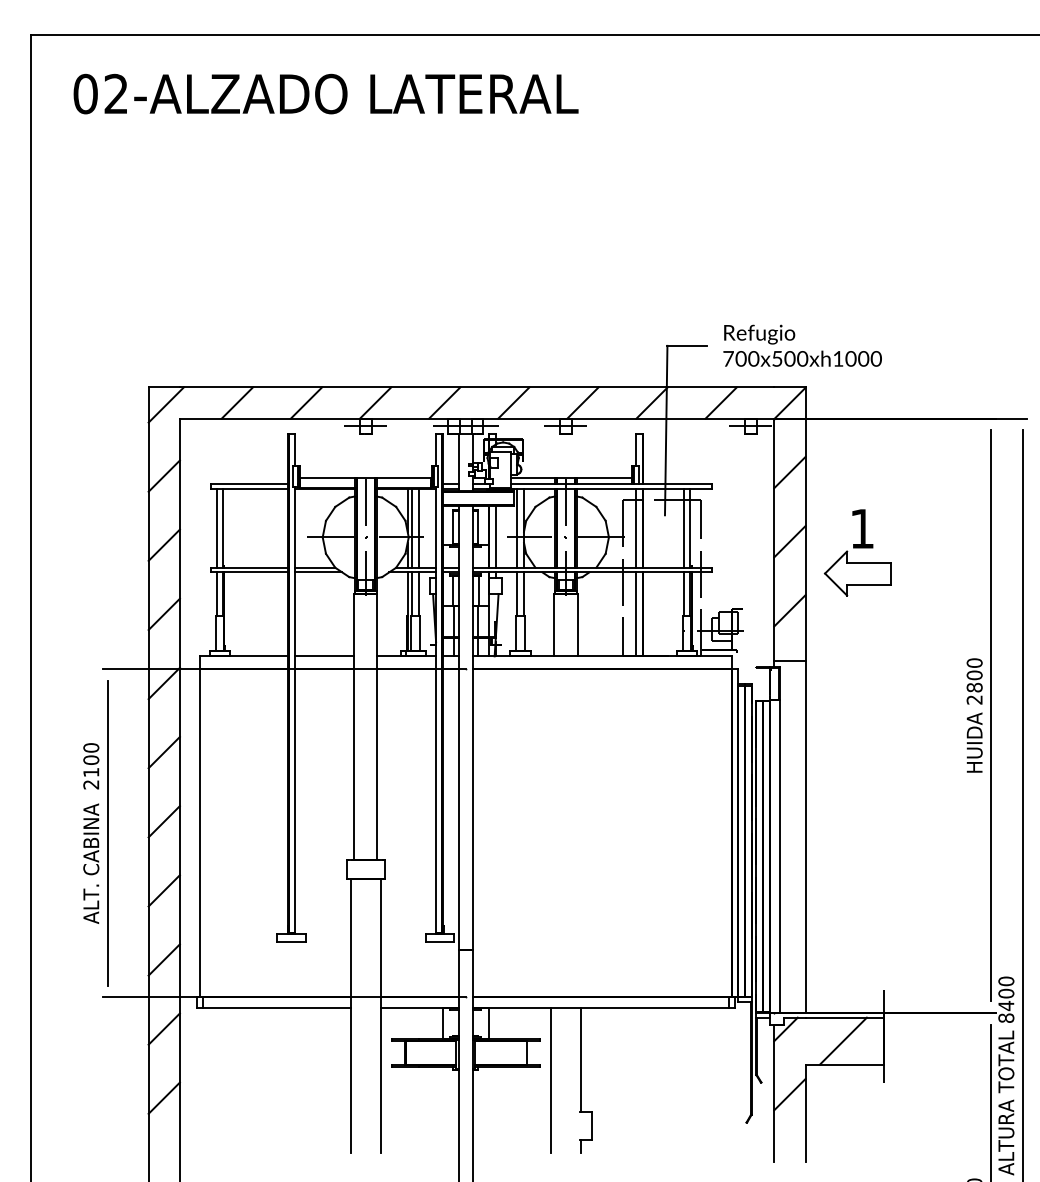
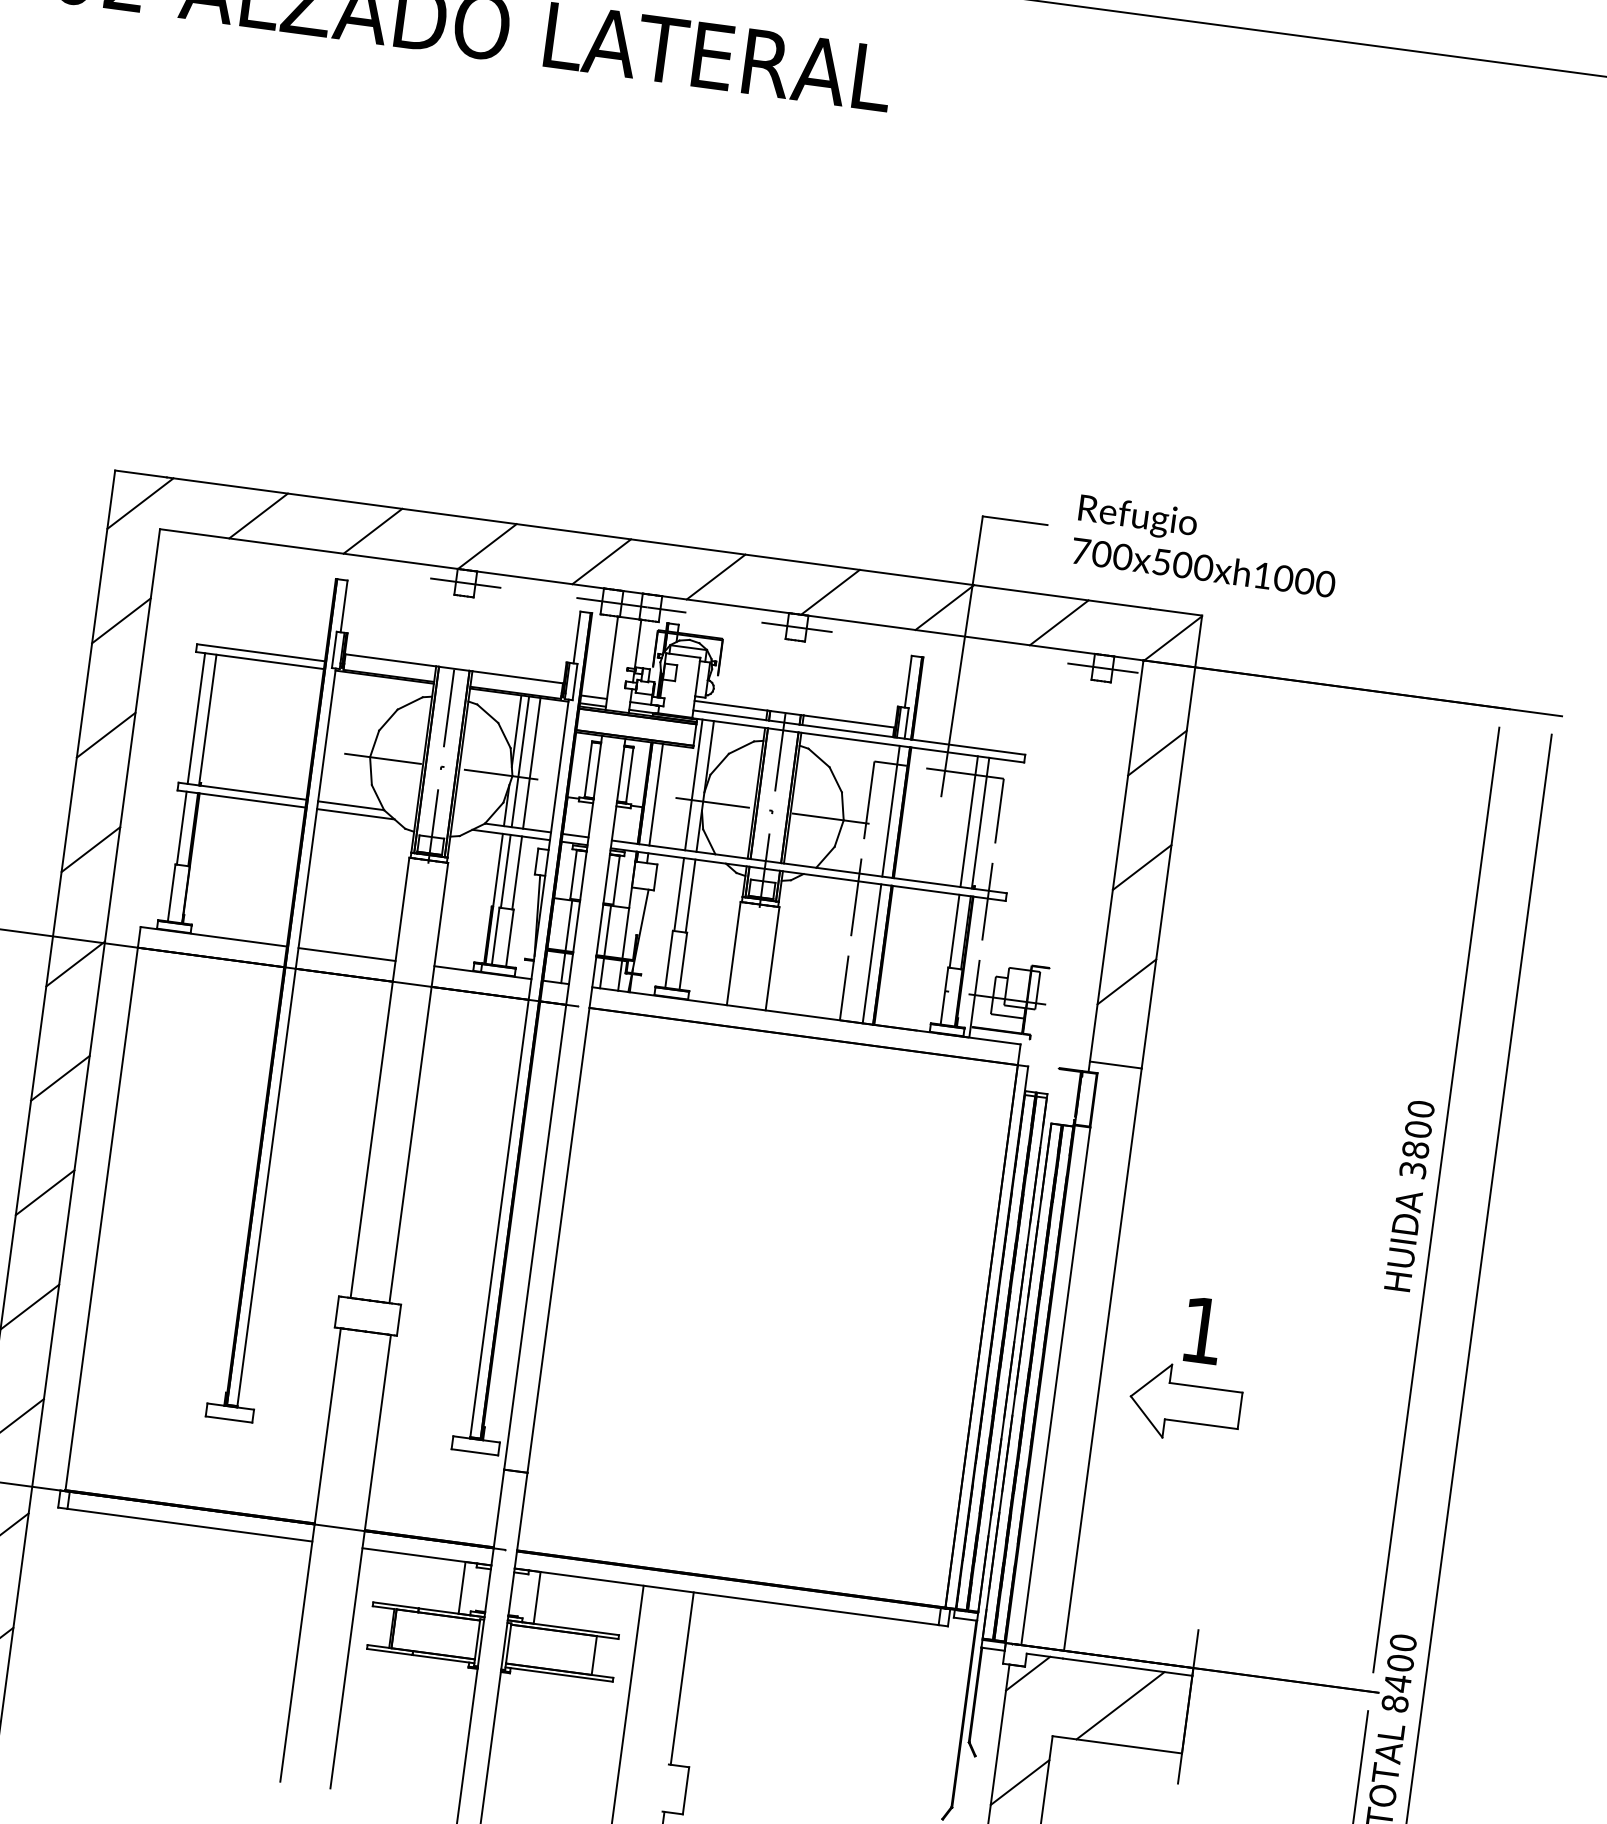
part: (857, 552) -> (1189, 1368), moved
text: (974, 699) -> (1412, 1169), 2800 -> 3800

